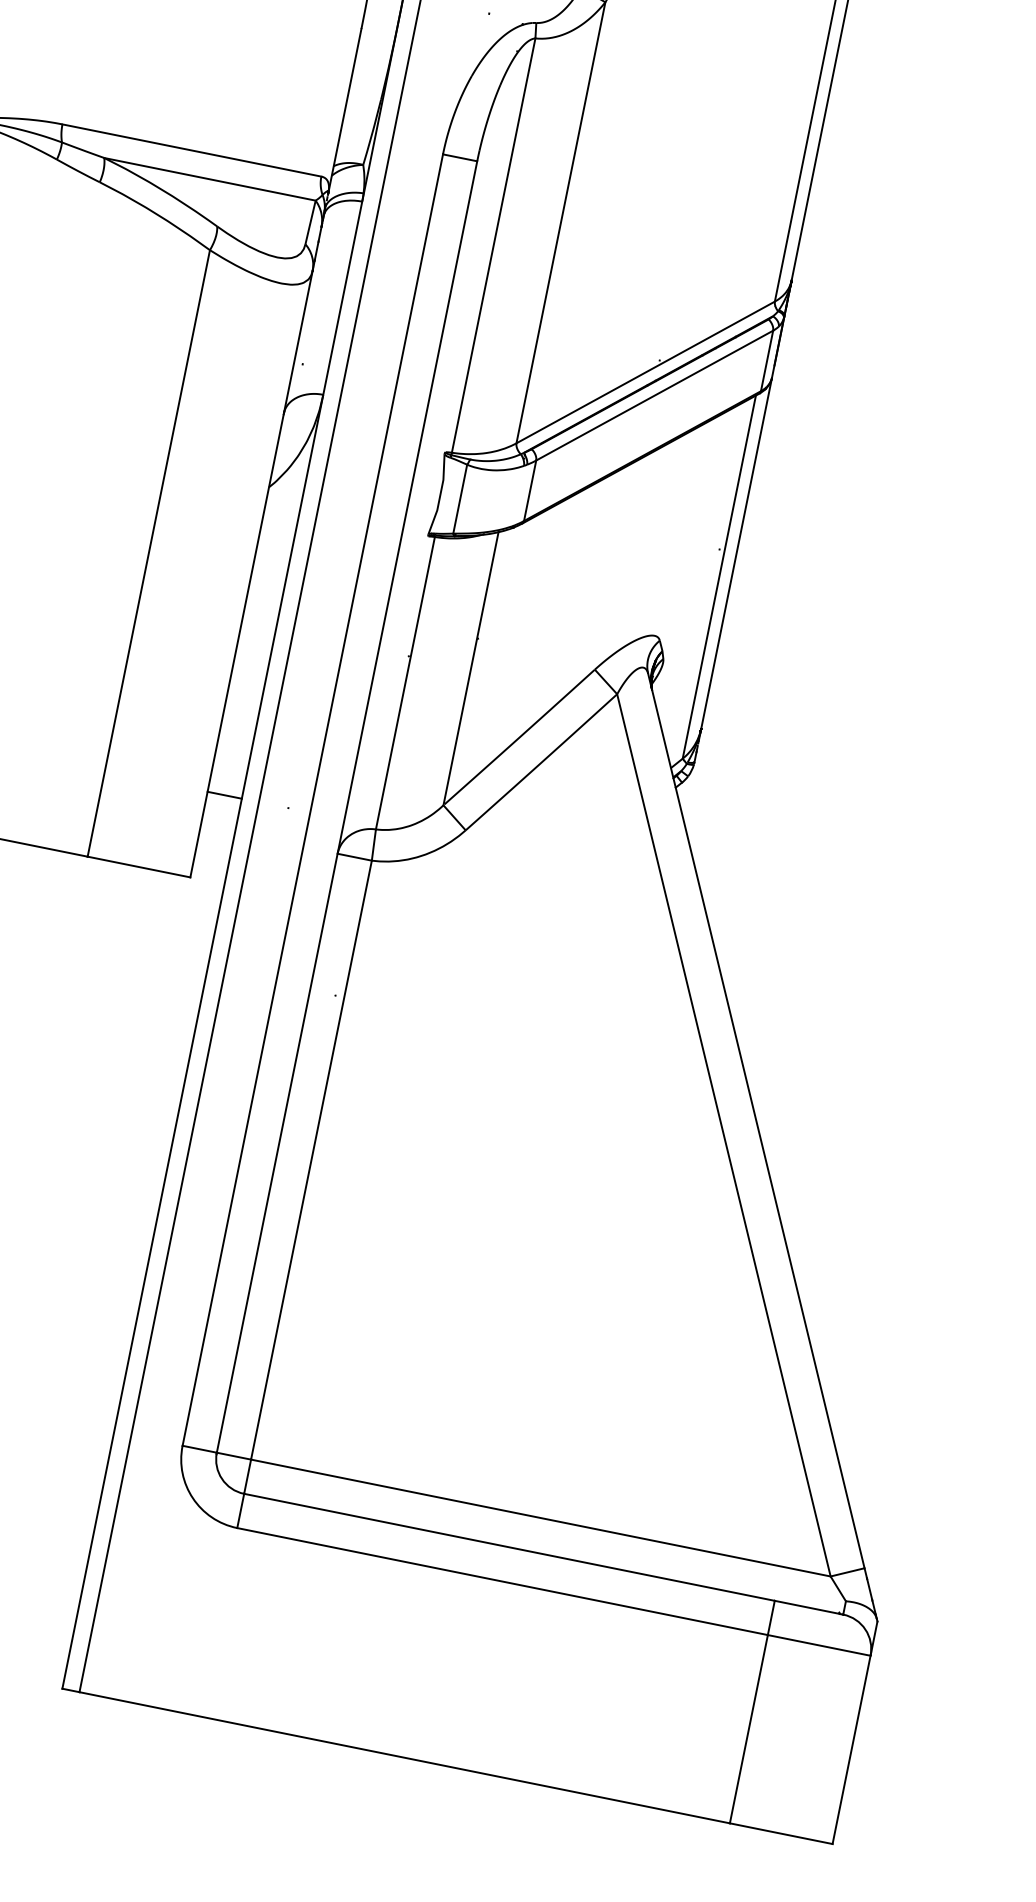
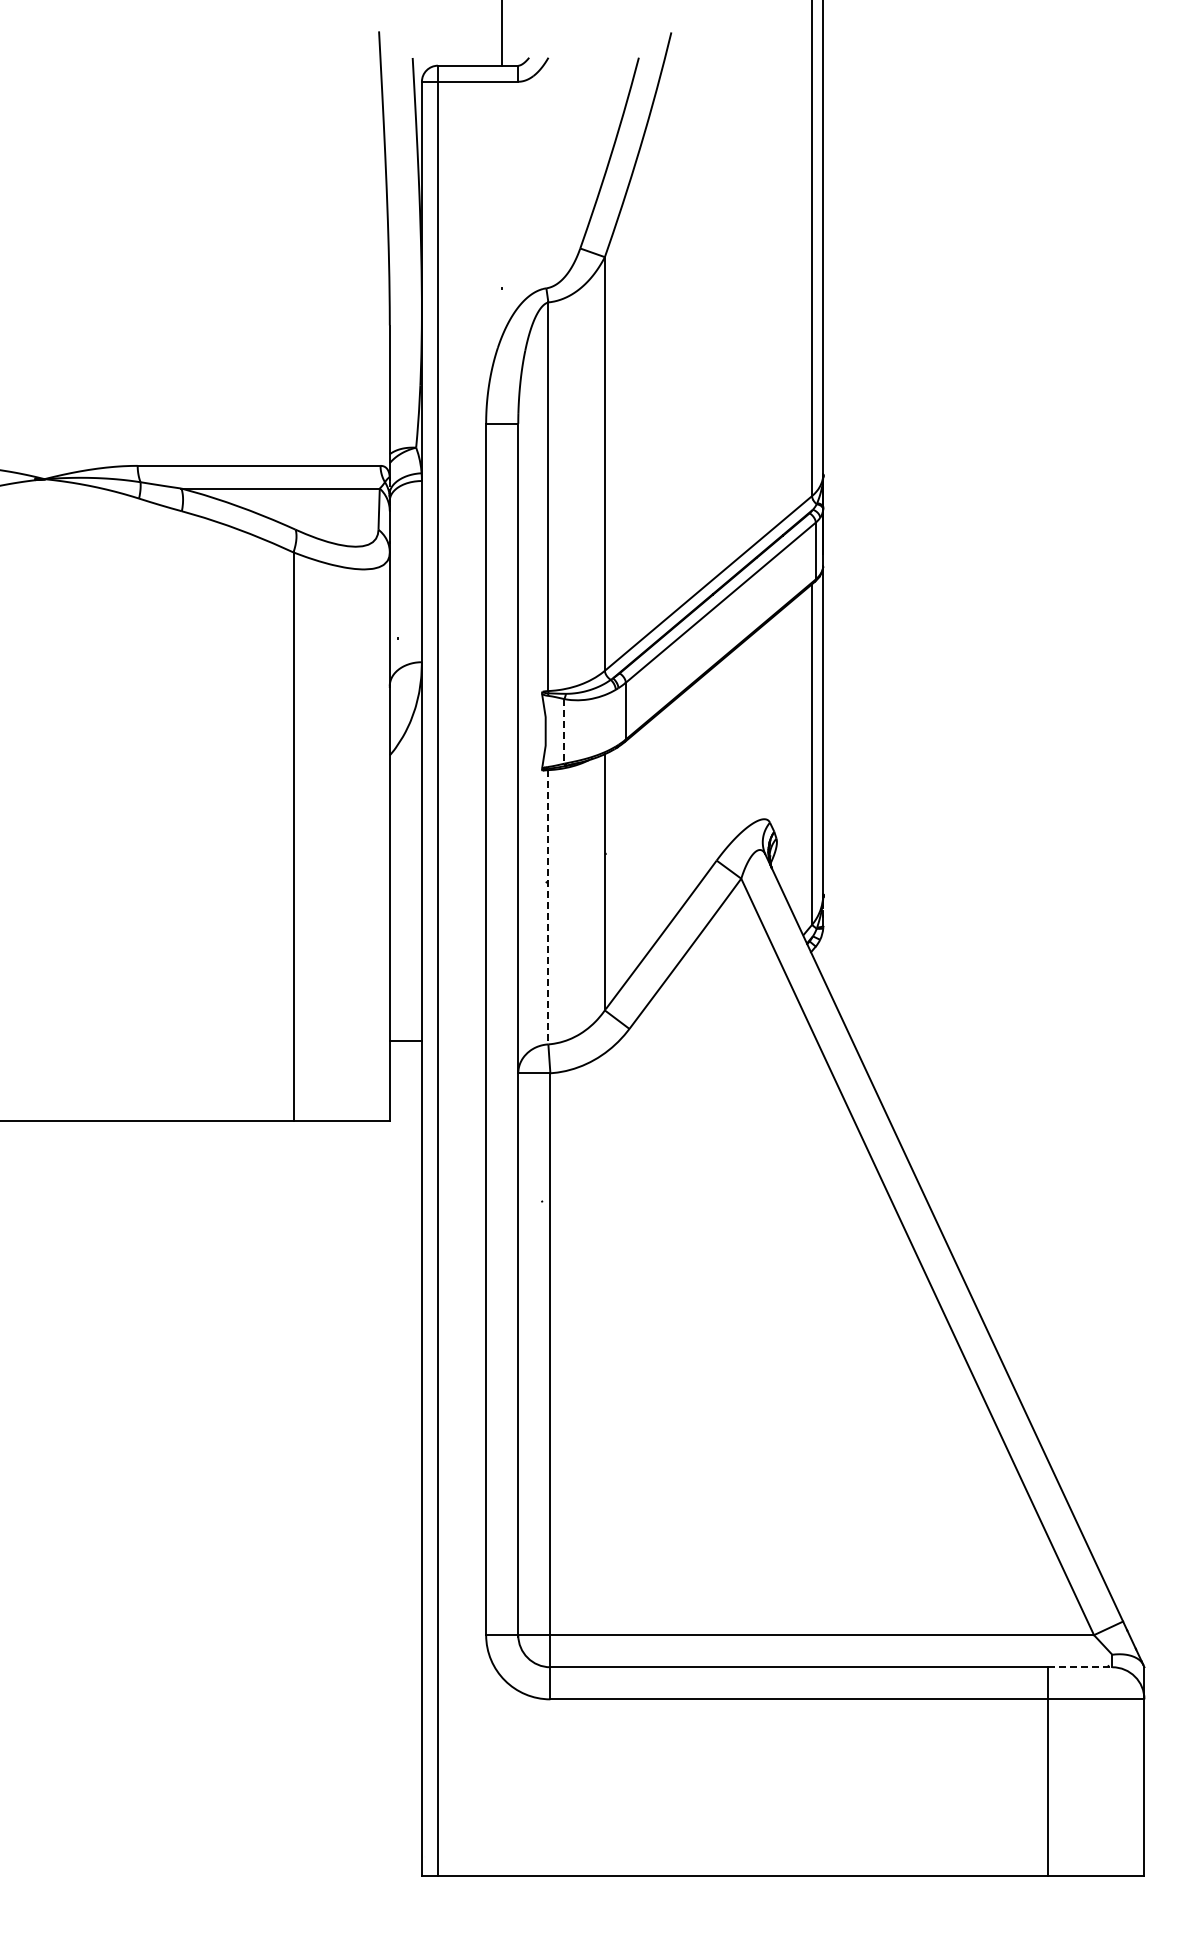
line: (460, 499) -> (564, 731), solid -> dashed
line: (405, 683) -> (548, 907), solid -> dashed
line: (809, 1608) -> (1080, 1667), solid -> dashed

